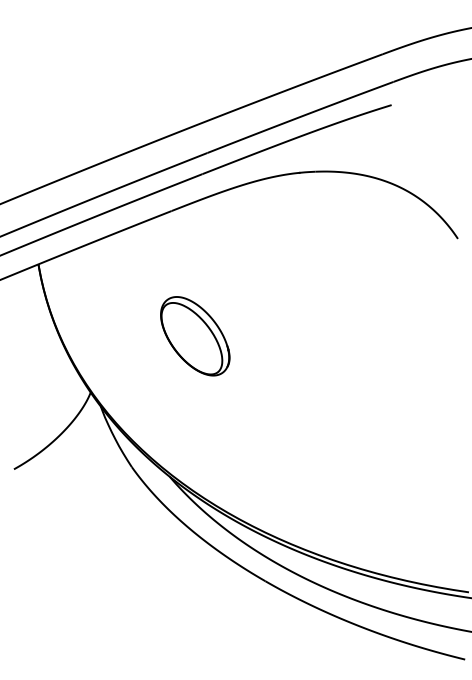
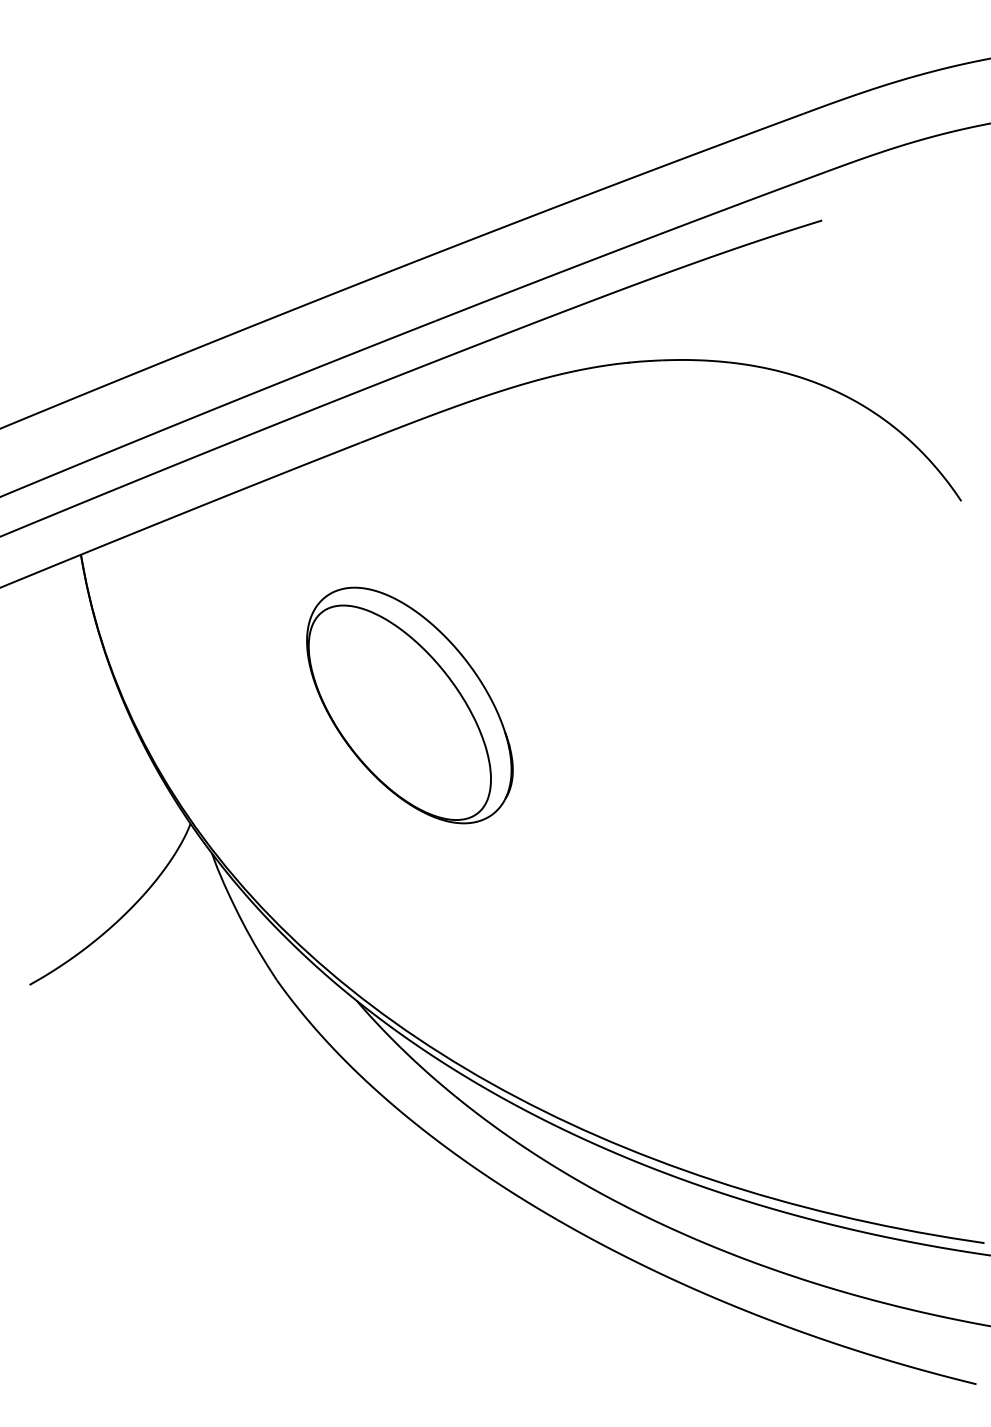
part: (195, 336) -> (410, 706), size x1.43

